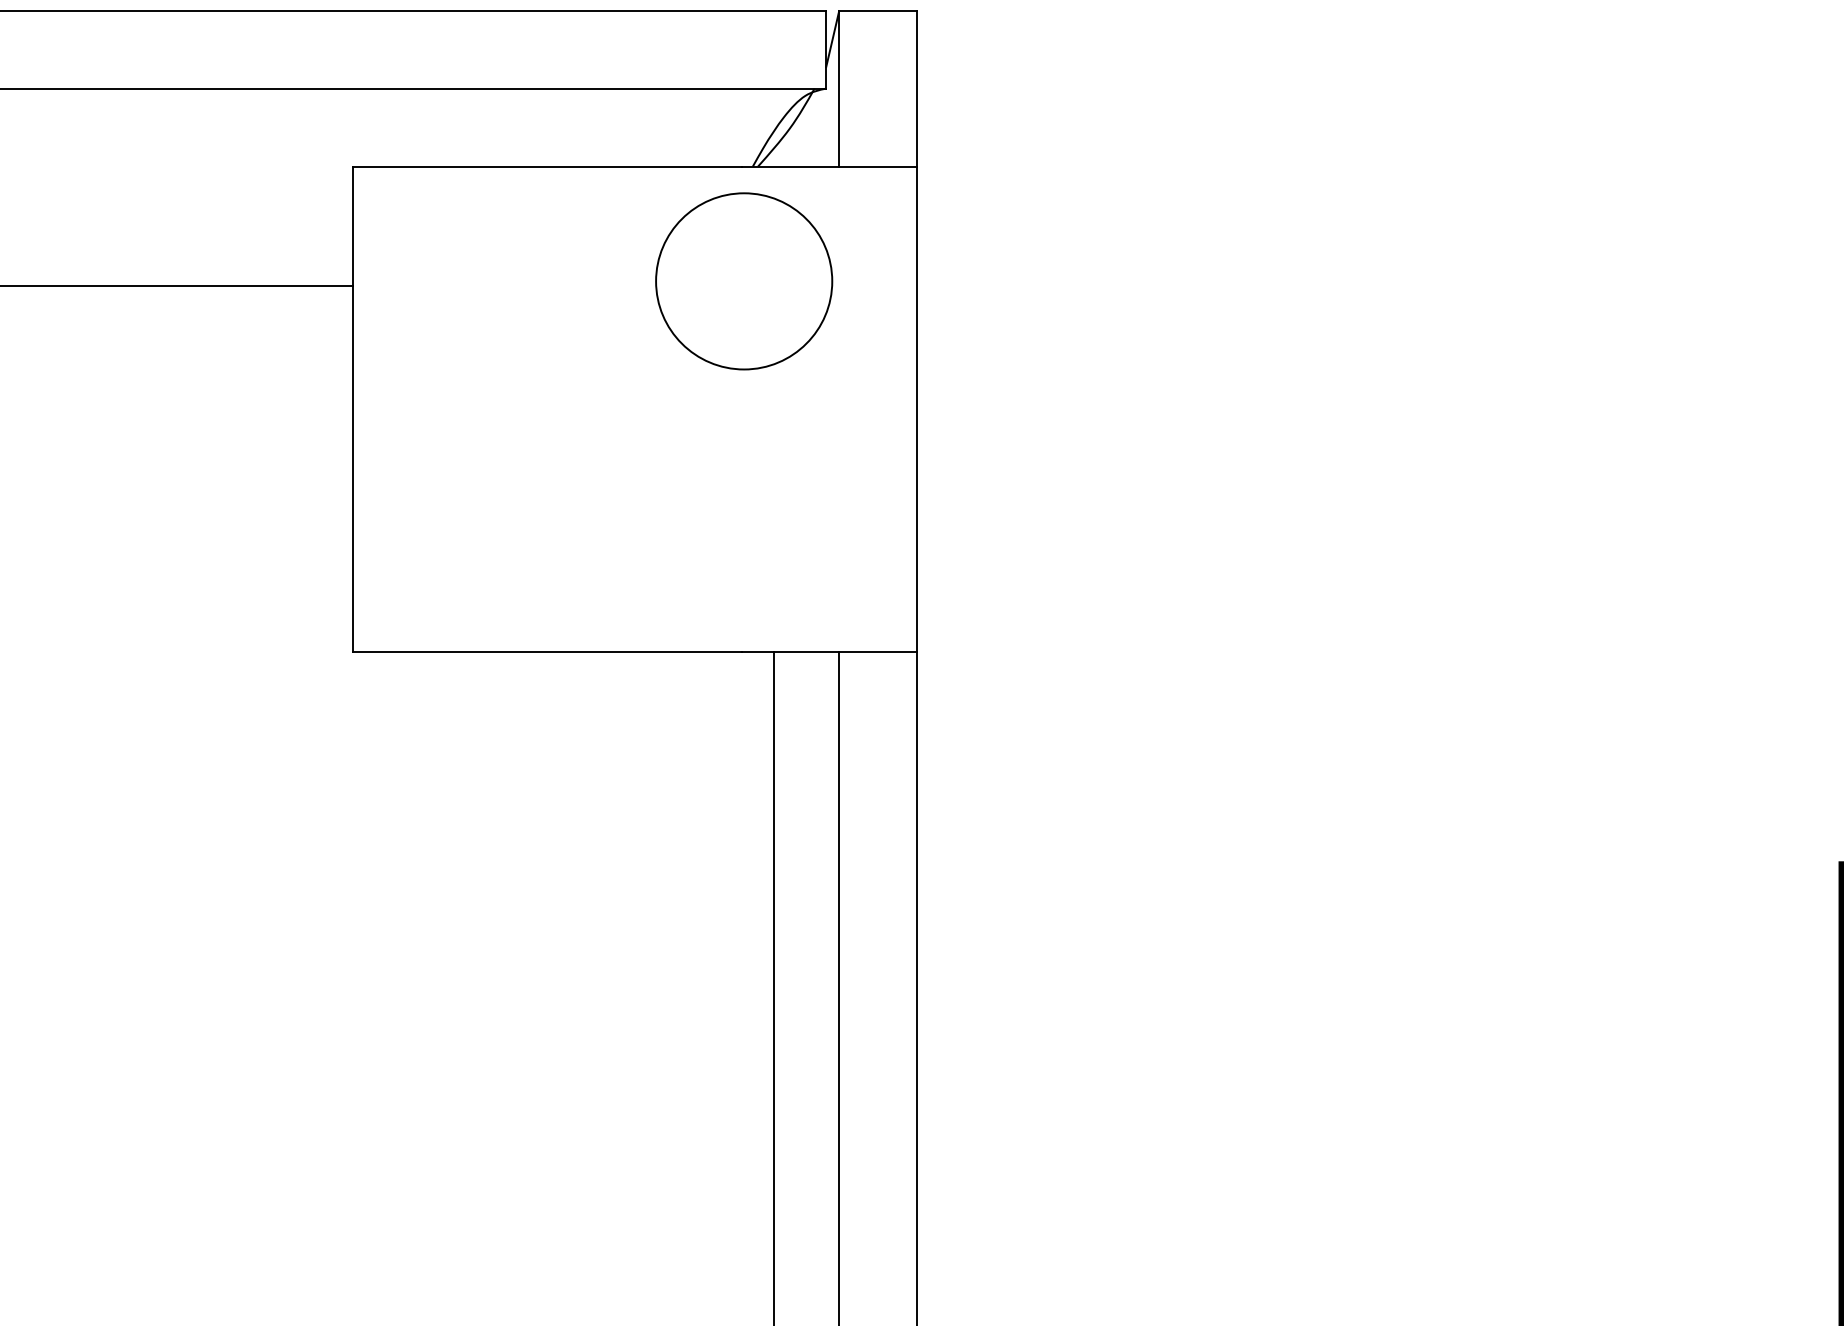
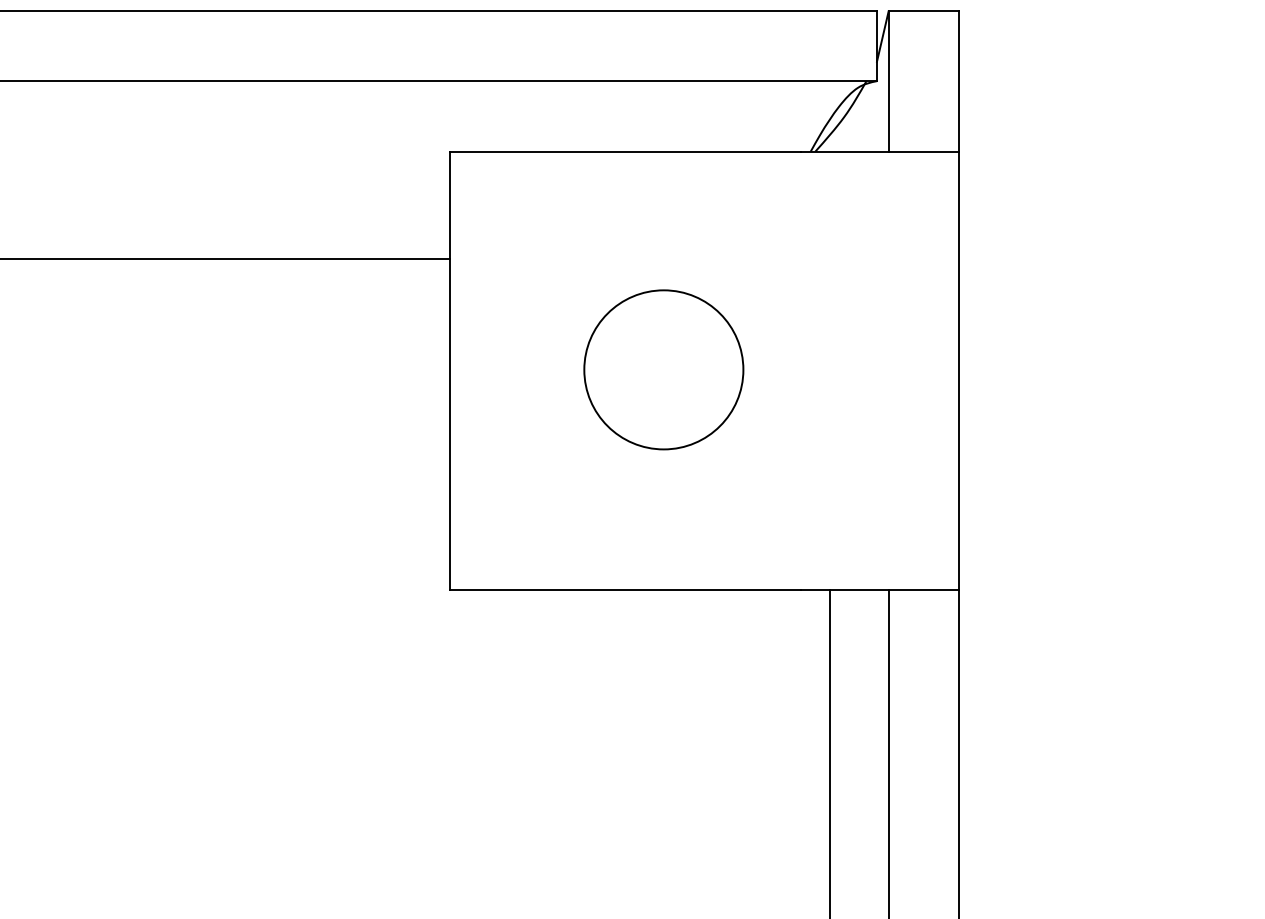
circle: (744, 281) -> (664, 369), moved

